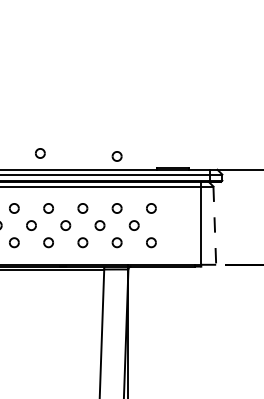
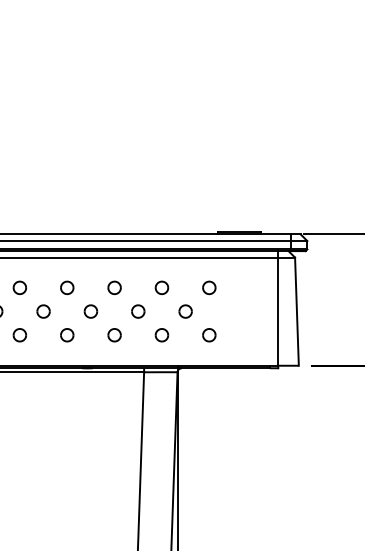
part: (40, 153) -> (56, 211), removed
part: (116, 156) -> (161, 216), removed
line: (214, 226) -> (296, 312), dashed -> solid

